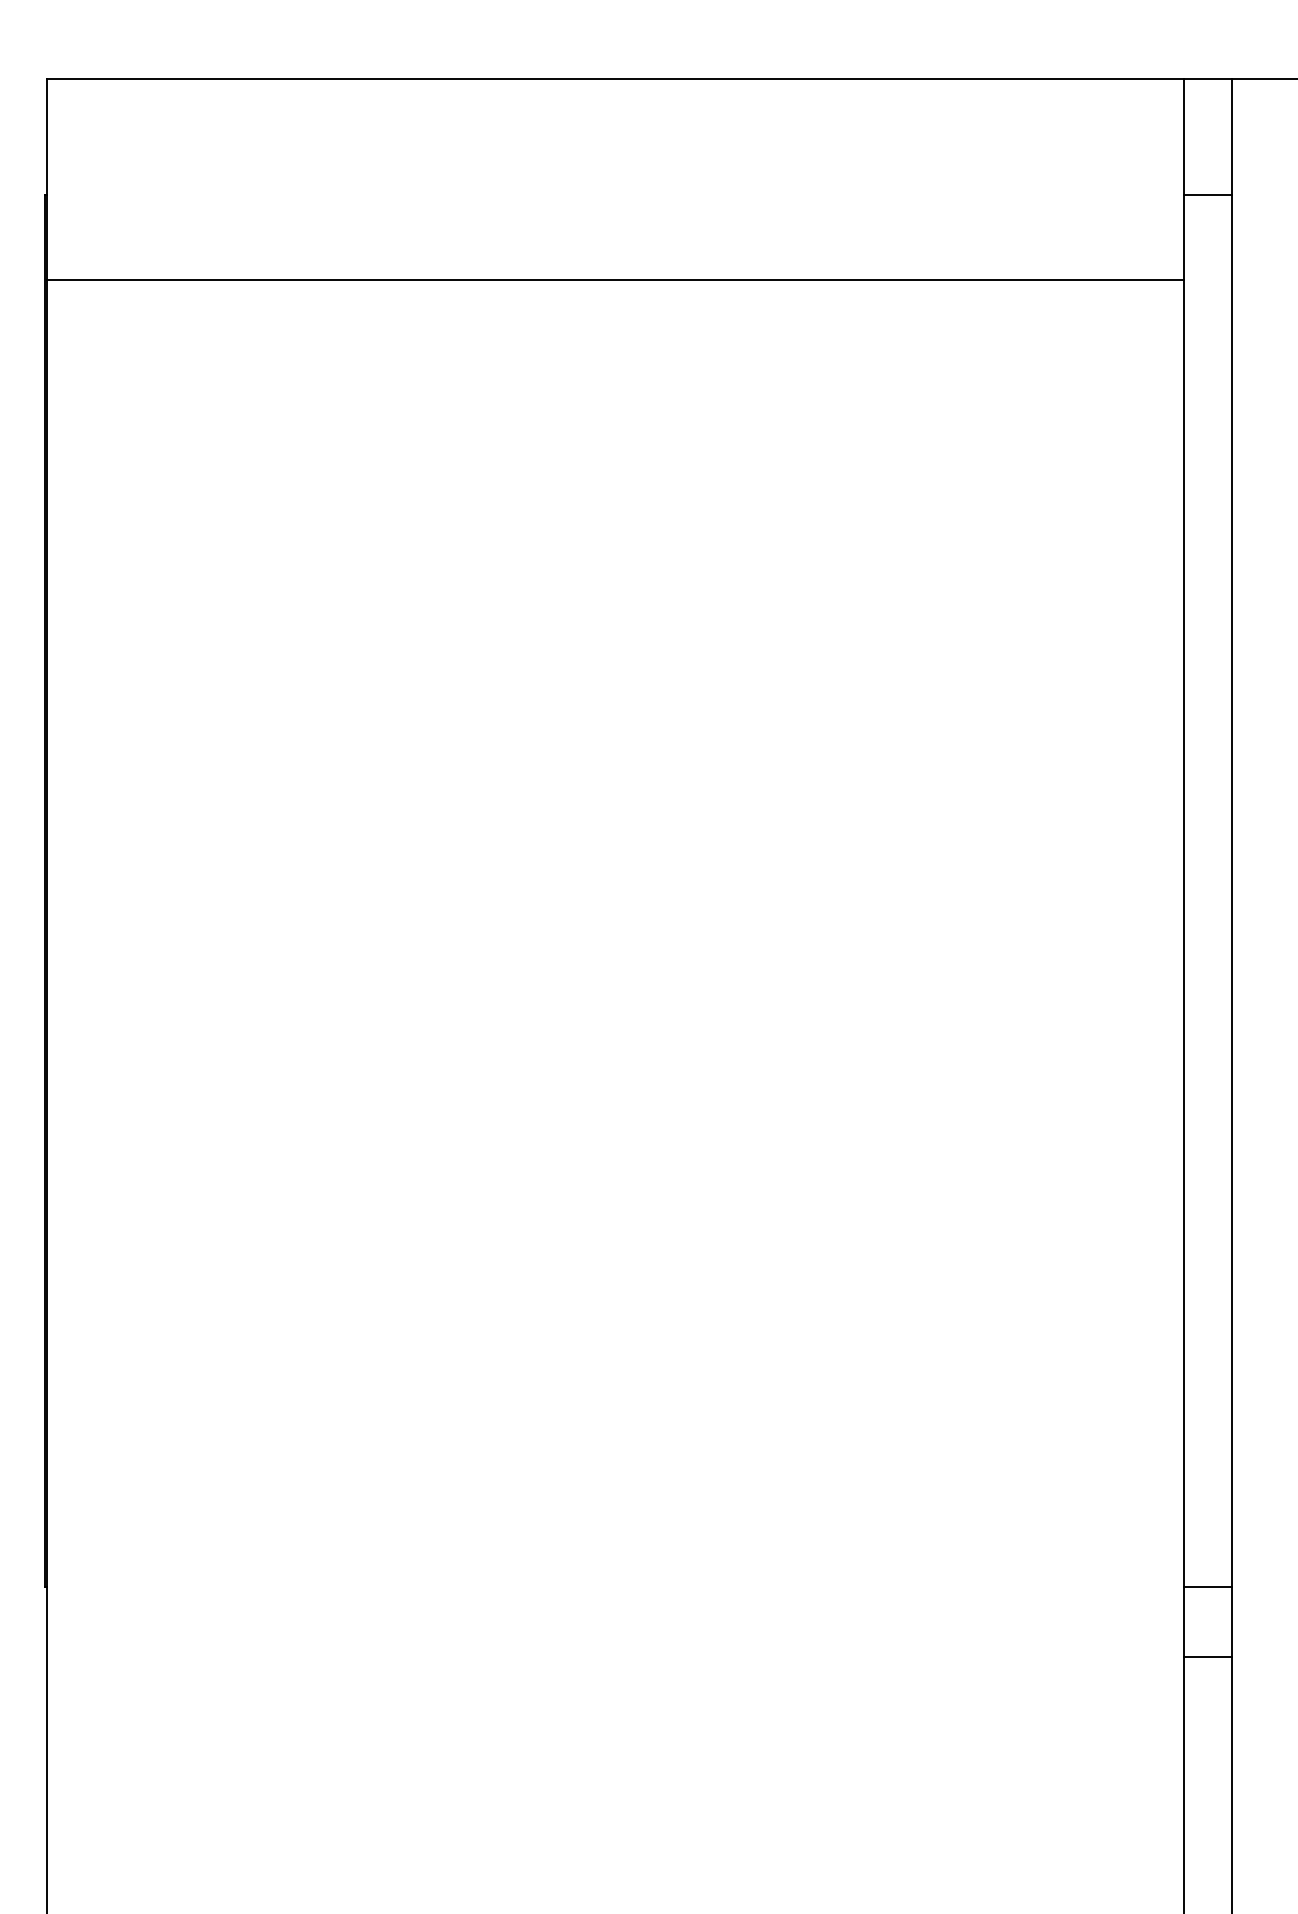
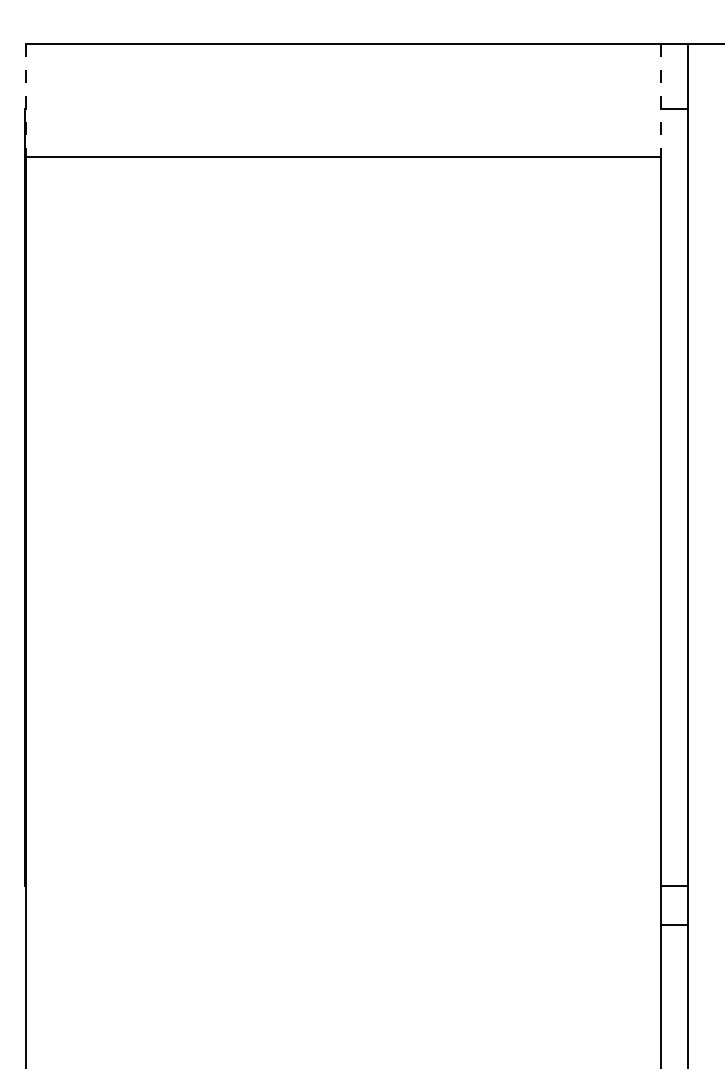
line: (47, 179) -> (26, 100), solid -> dashed
line: (1184, 179) -> (661, 100), solid -> dashed

